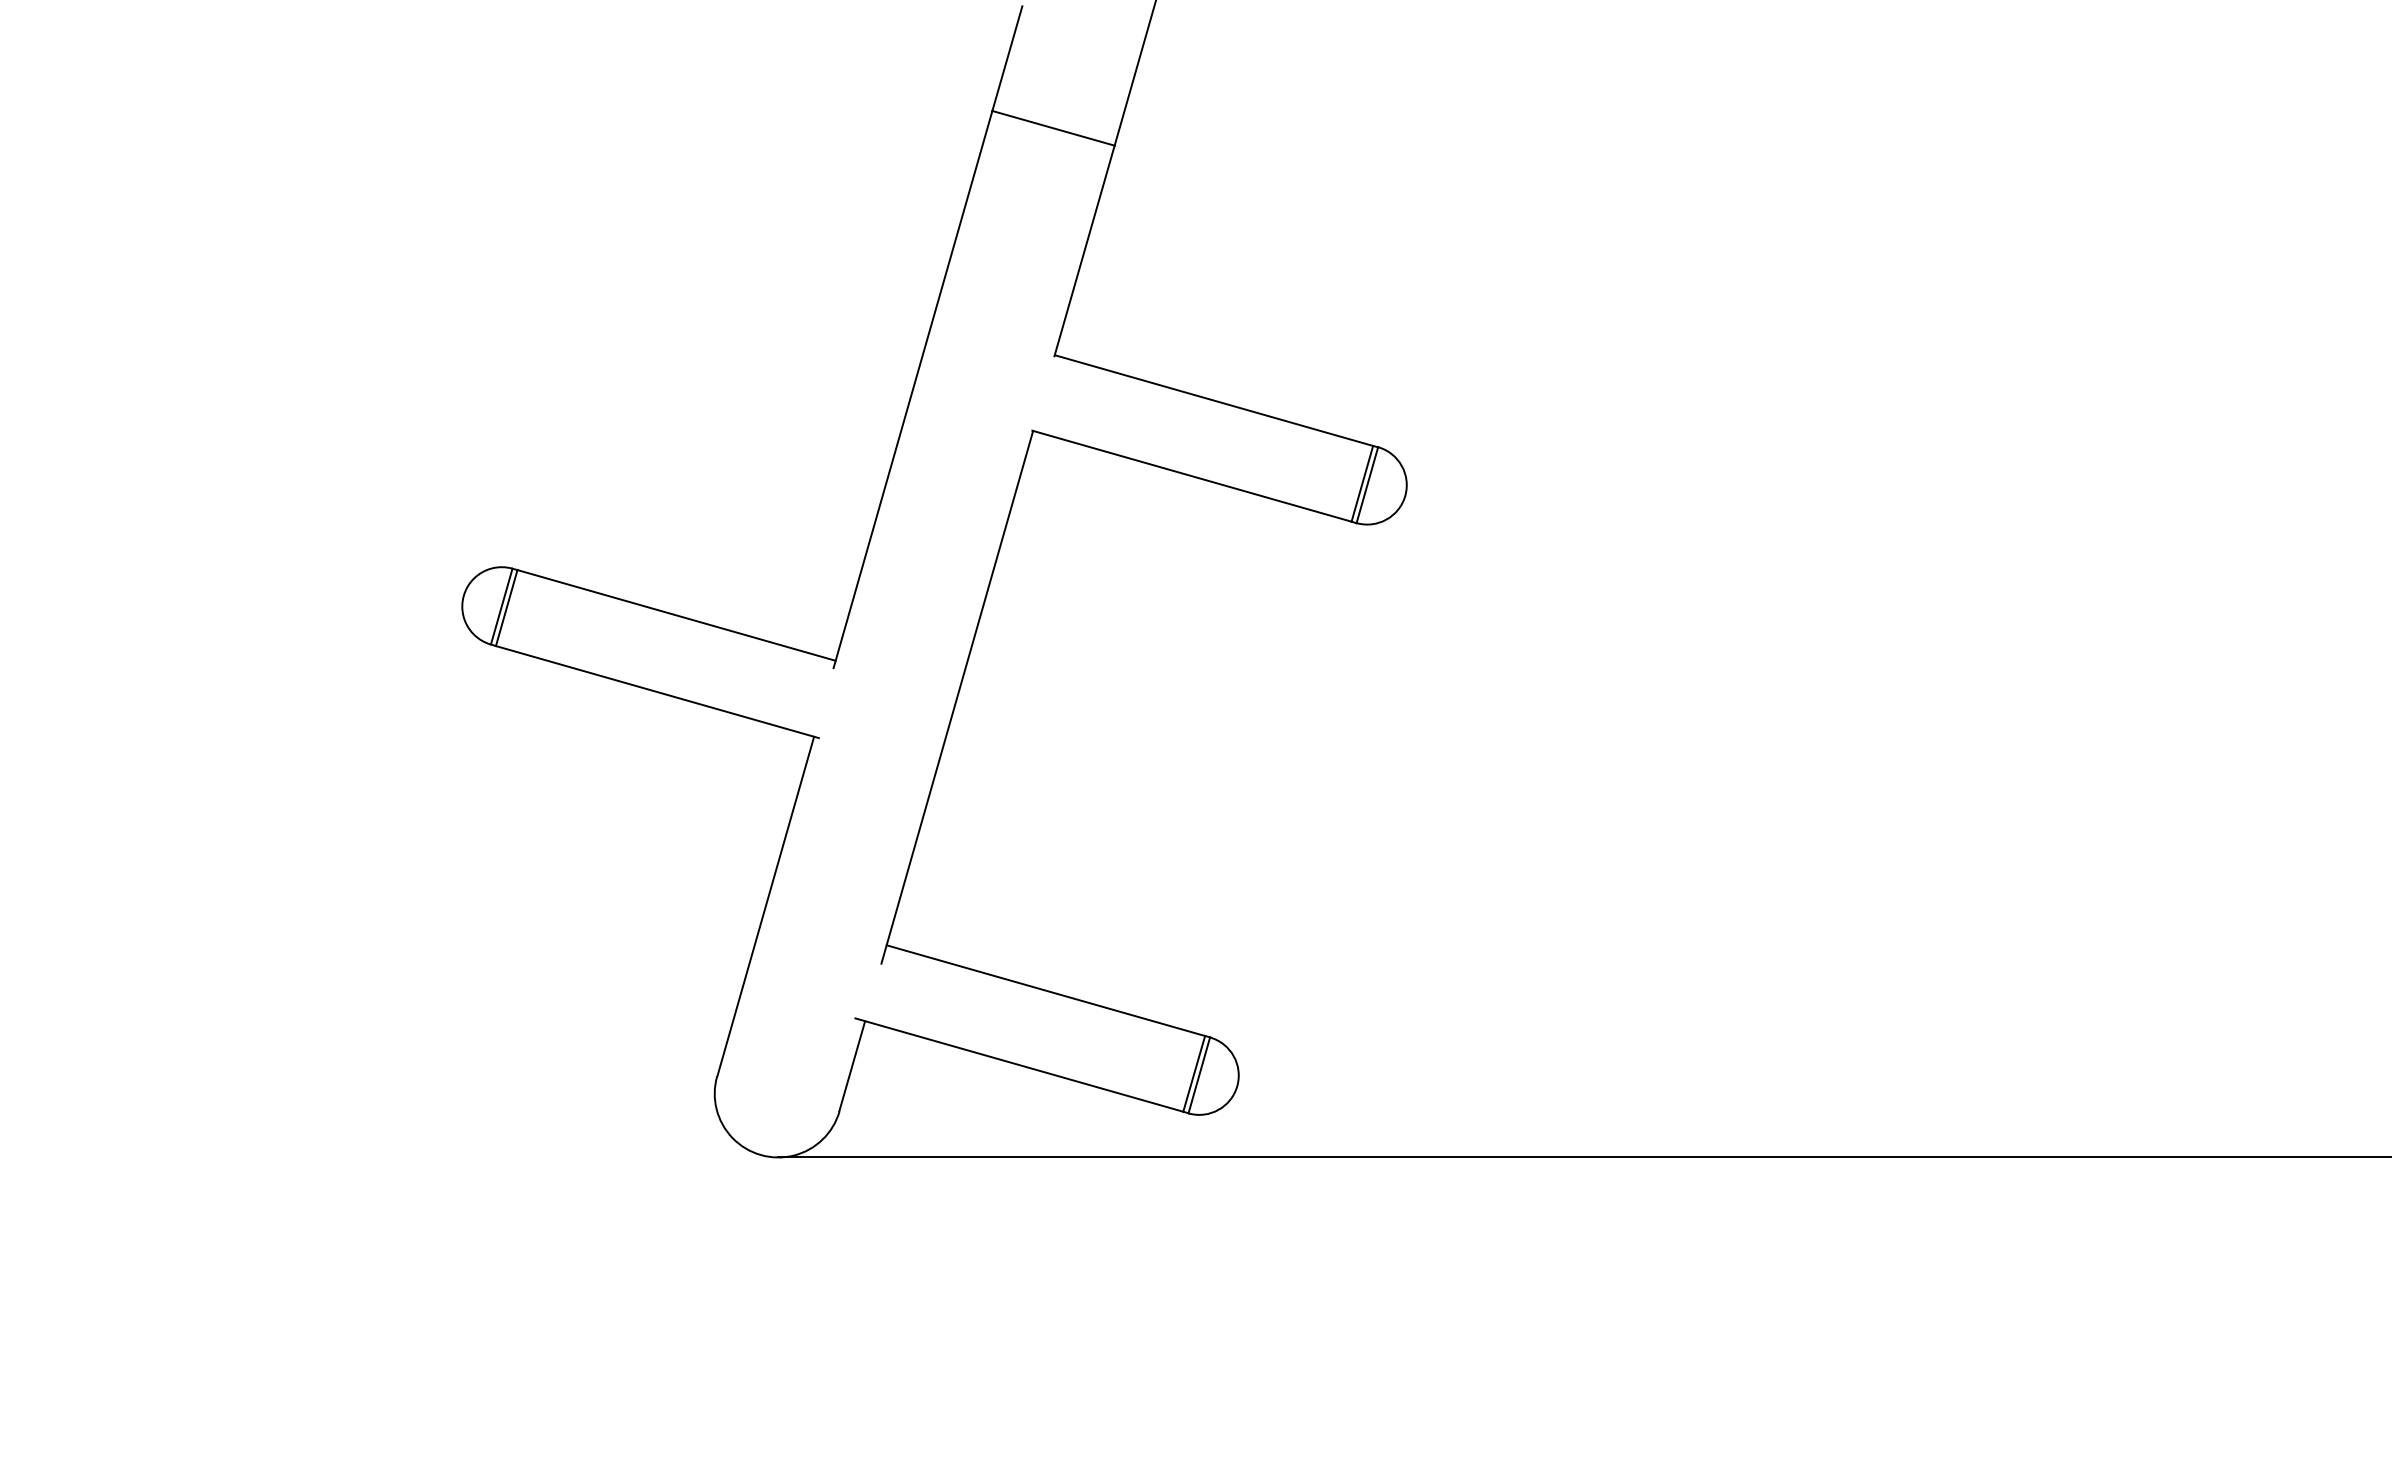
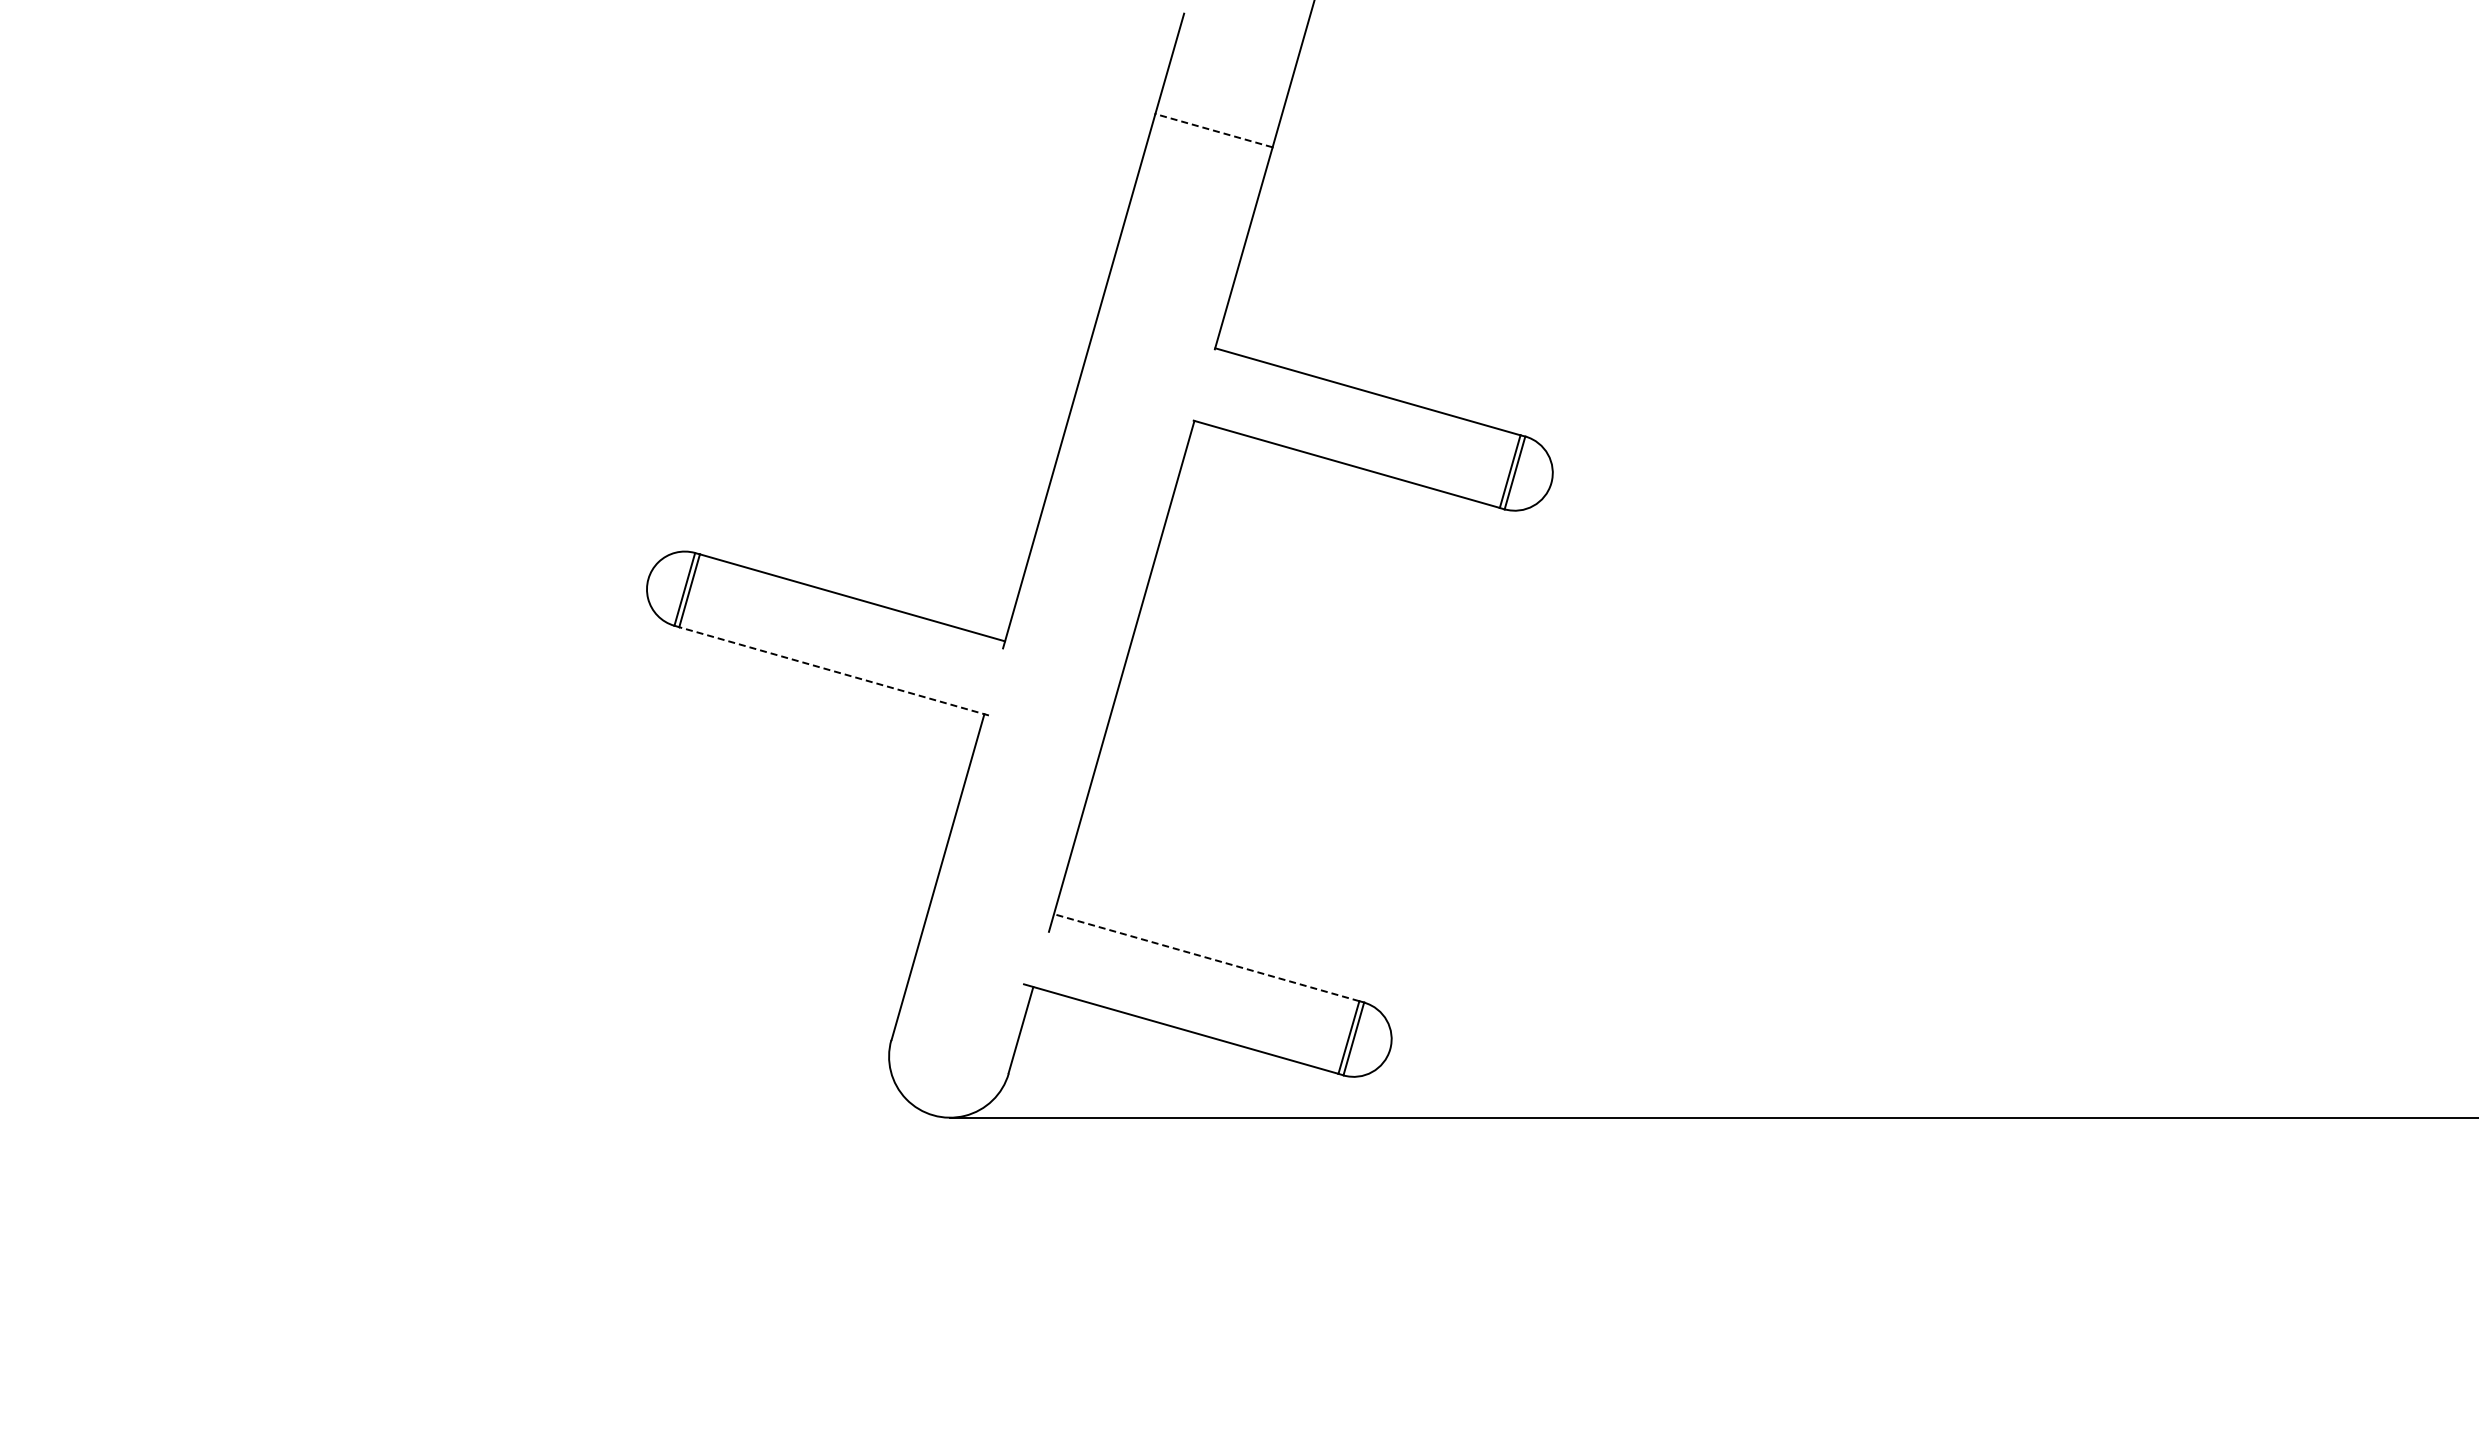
line: (1054, 128) -> (1214, 130), solid -> dashed
line: (656, 692) -> (833, 671), solid -> dashed
line: (1045, 990) -> (1206, 957), solid -> dashed

